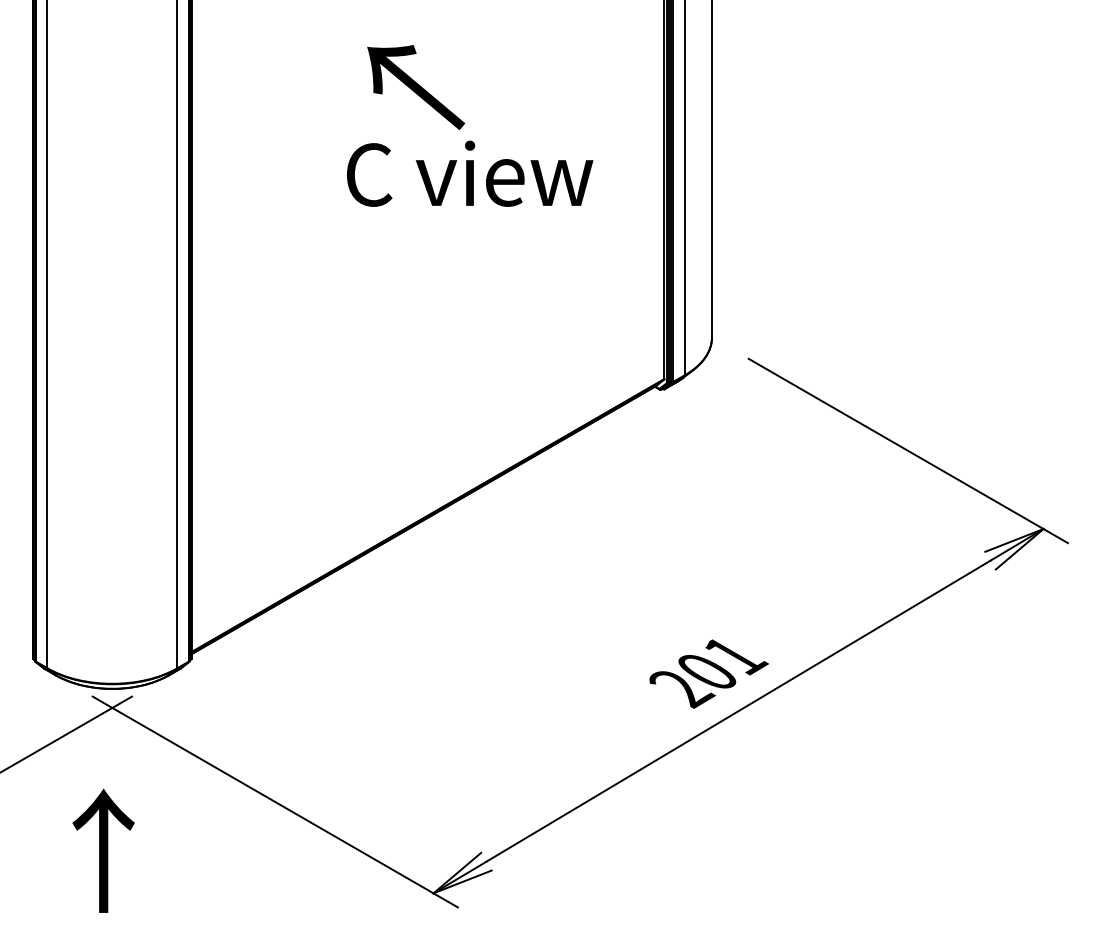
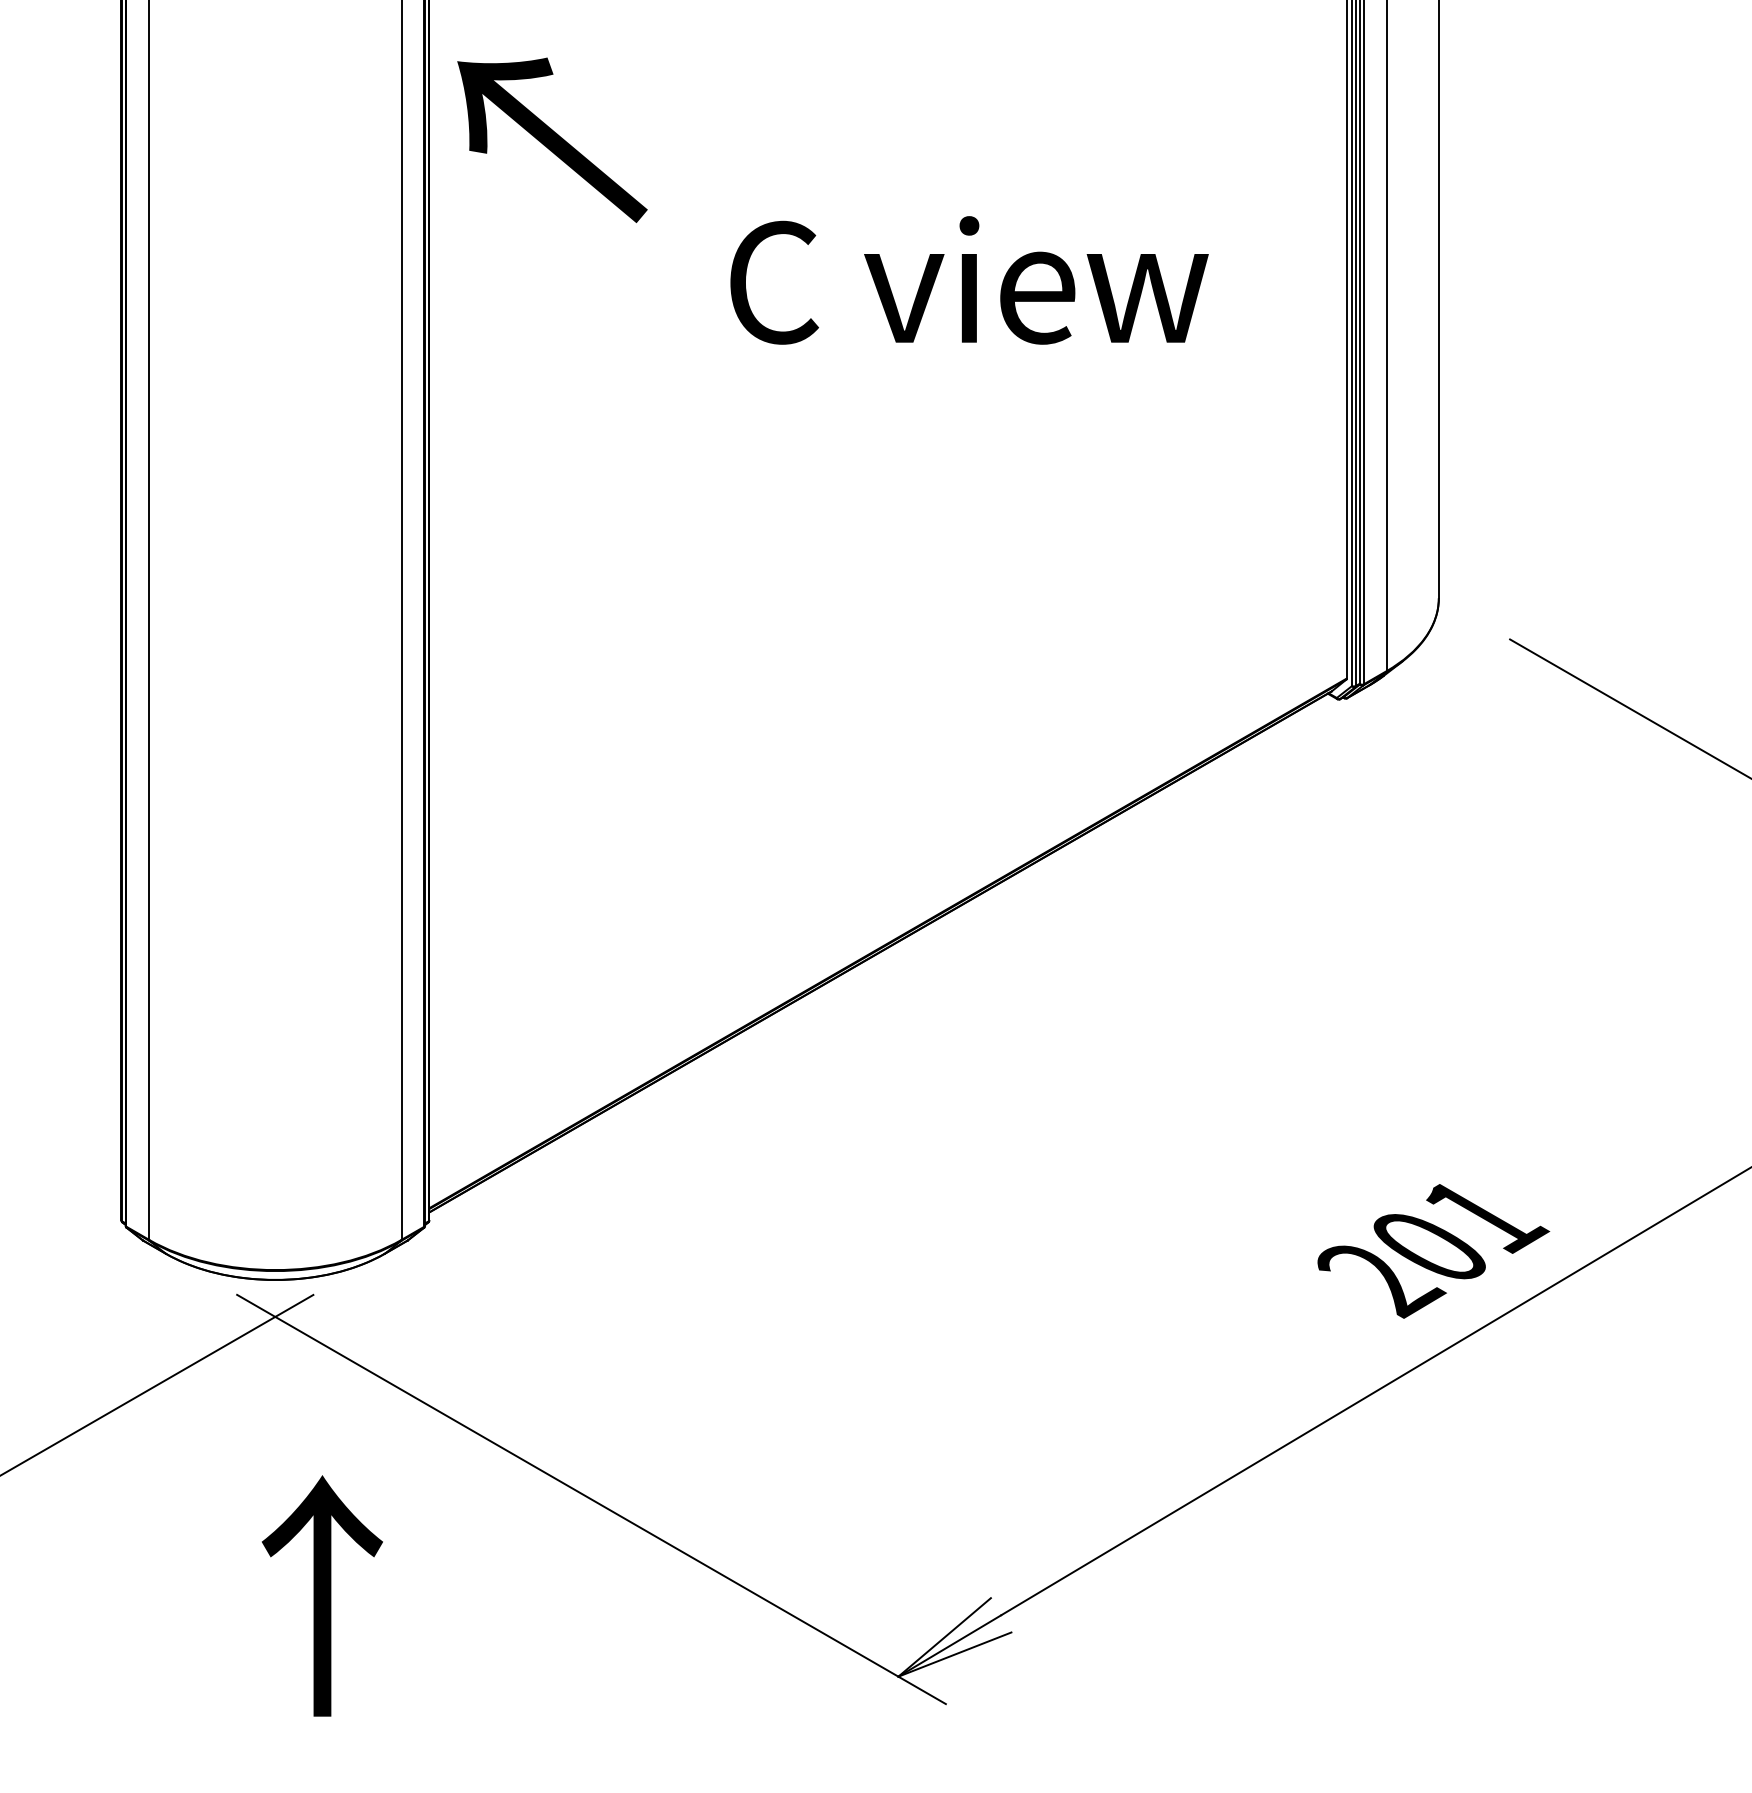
text: (416, 87) -> (553, 140), moved
text: (103, 850) -> (322, 1595), moved

